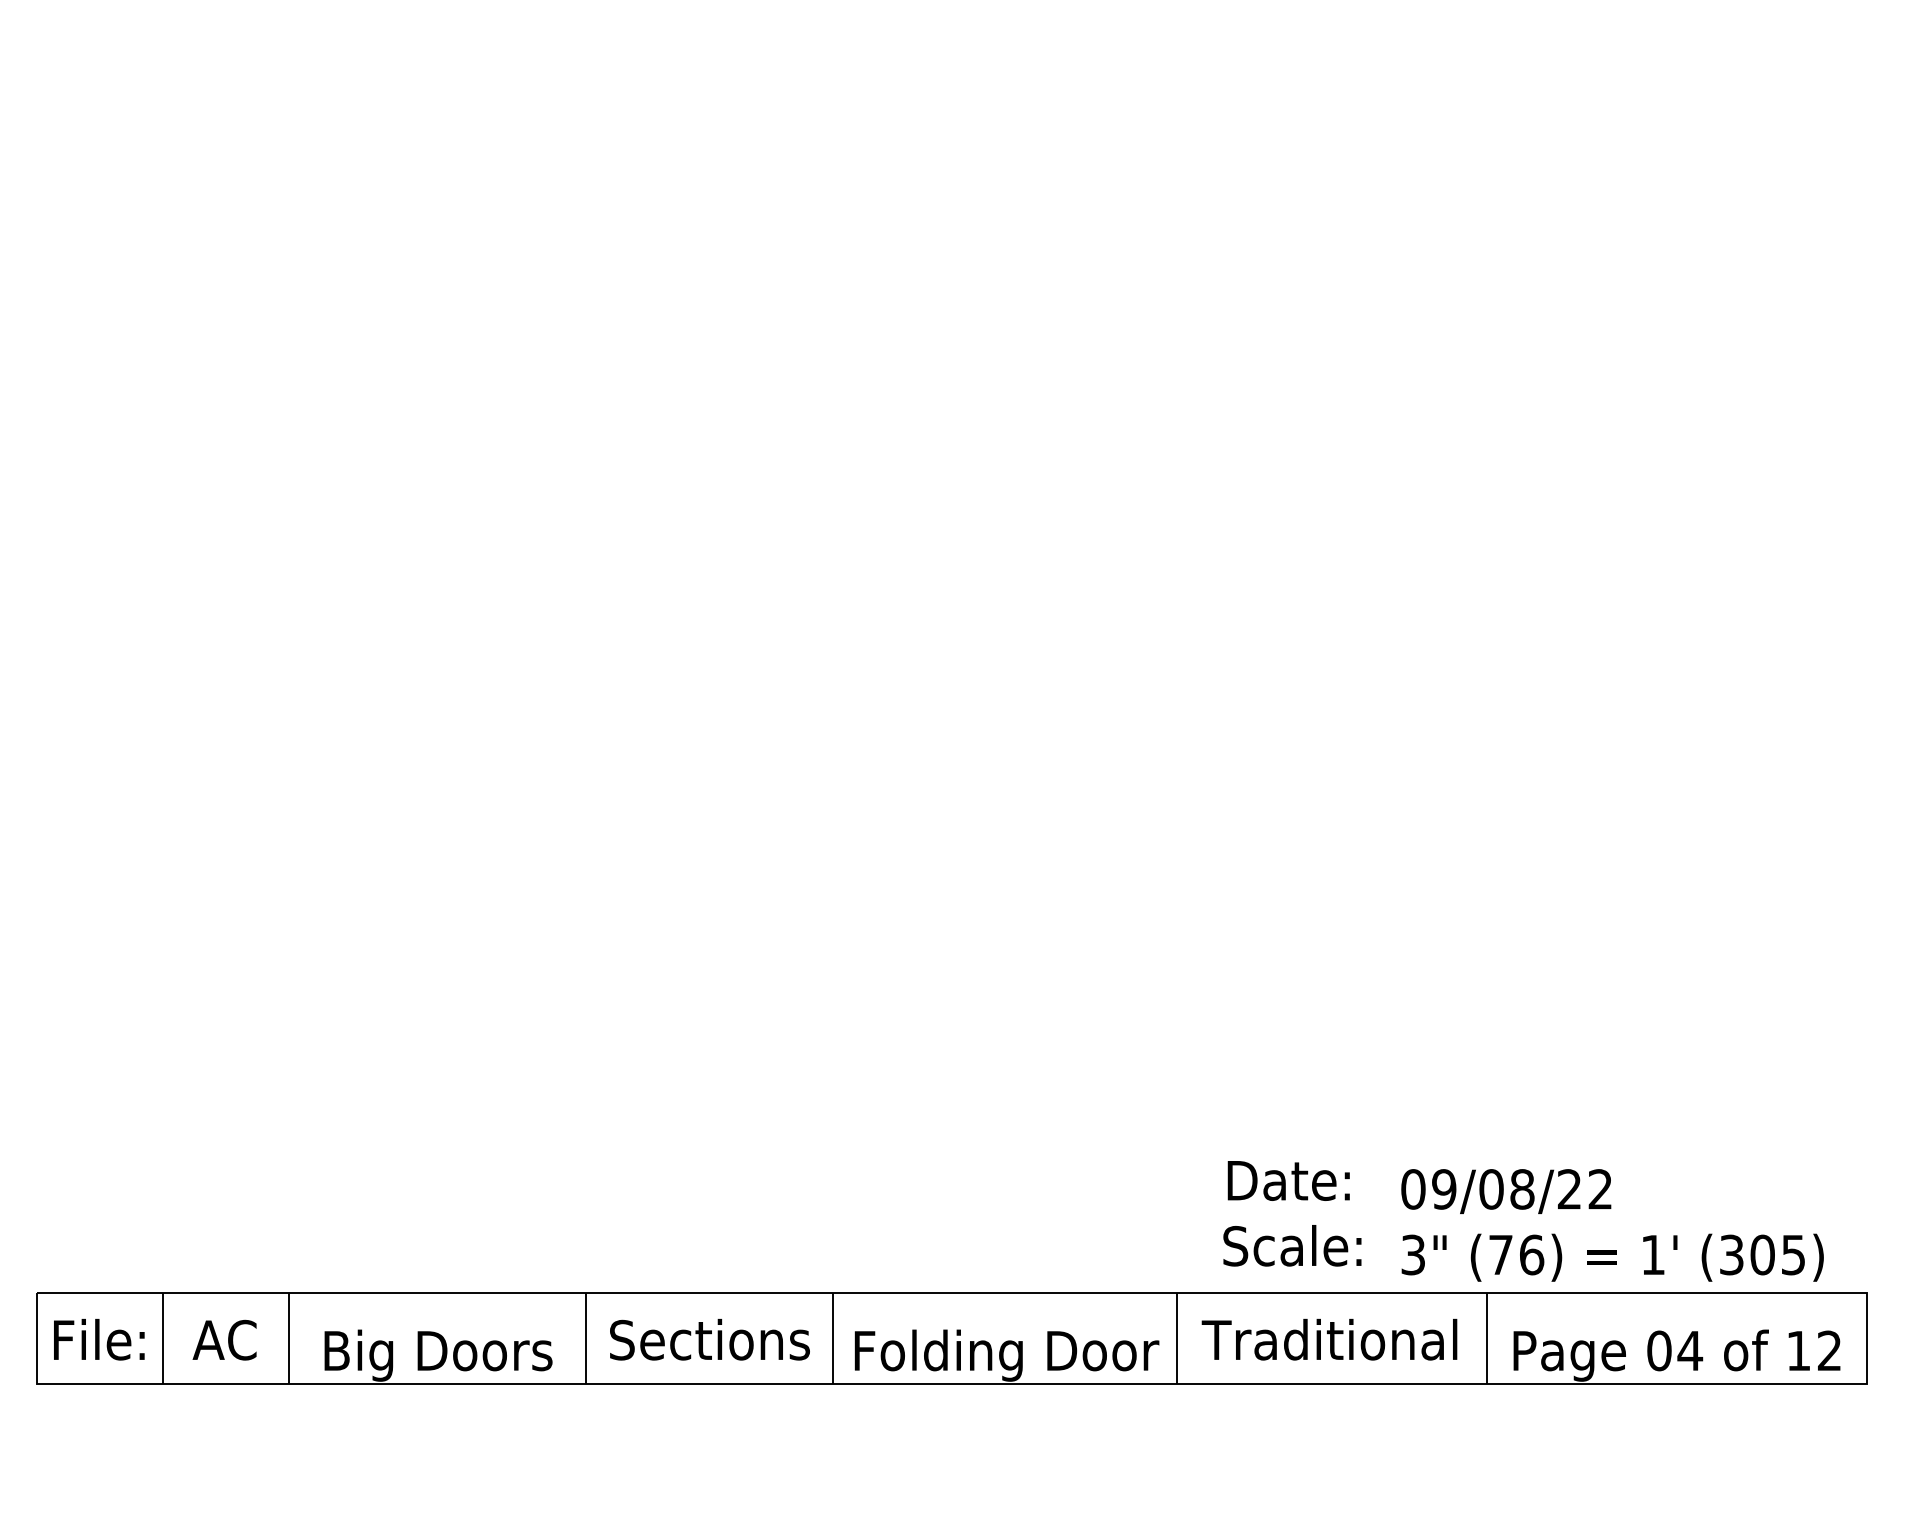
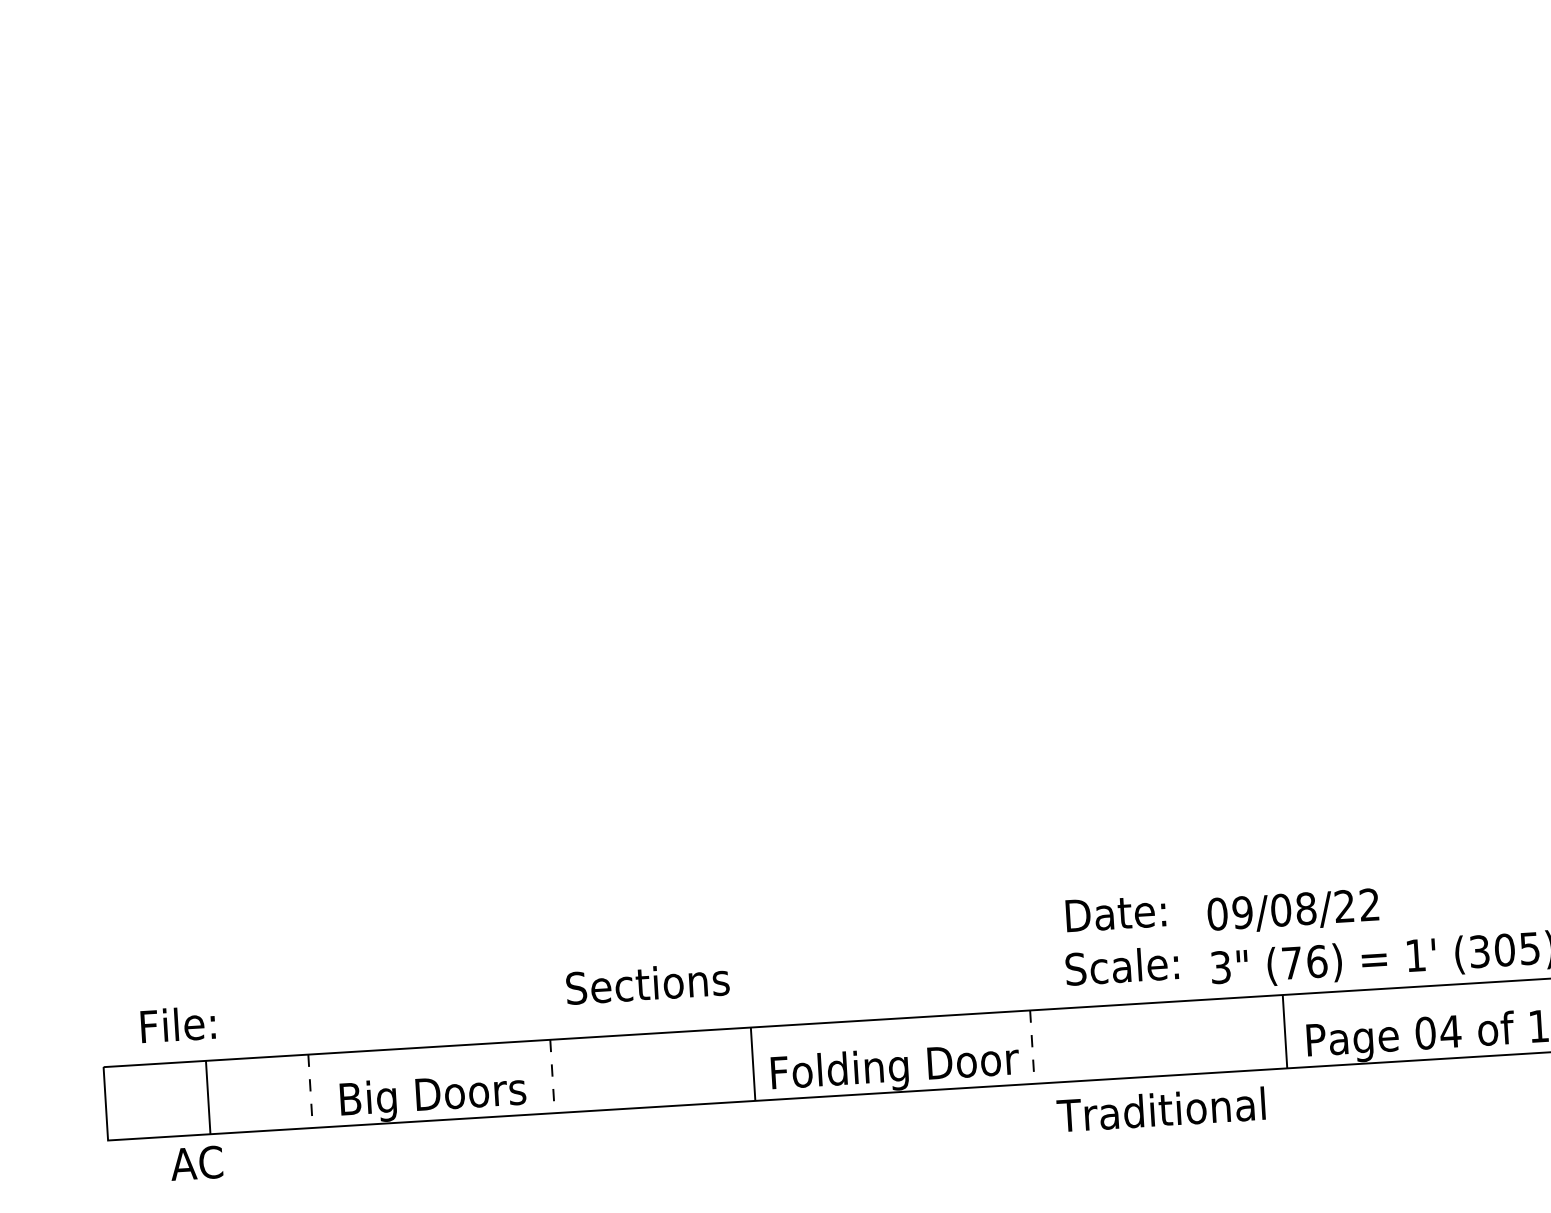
line: (288, 1338) -> (310, 1091), solid -> dashed
line: (586, 1338) -> (552, 1076), solid -> dashed
line: (1176, 1338) -> (1032, 1047), solid -> dashed
text: (99, 1339) -> (178, 1024), moved
text: (224, 1339) -> (196, 1162), moved
text: (709, 1339) -> (647, 983), moved
text: (1329, 1339) -> (1161, 1109), moved

